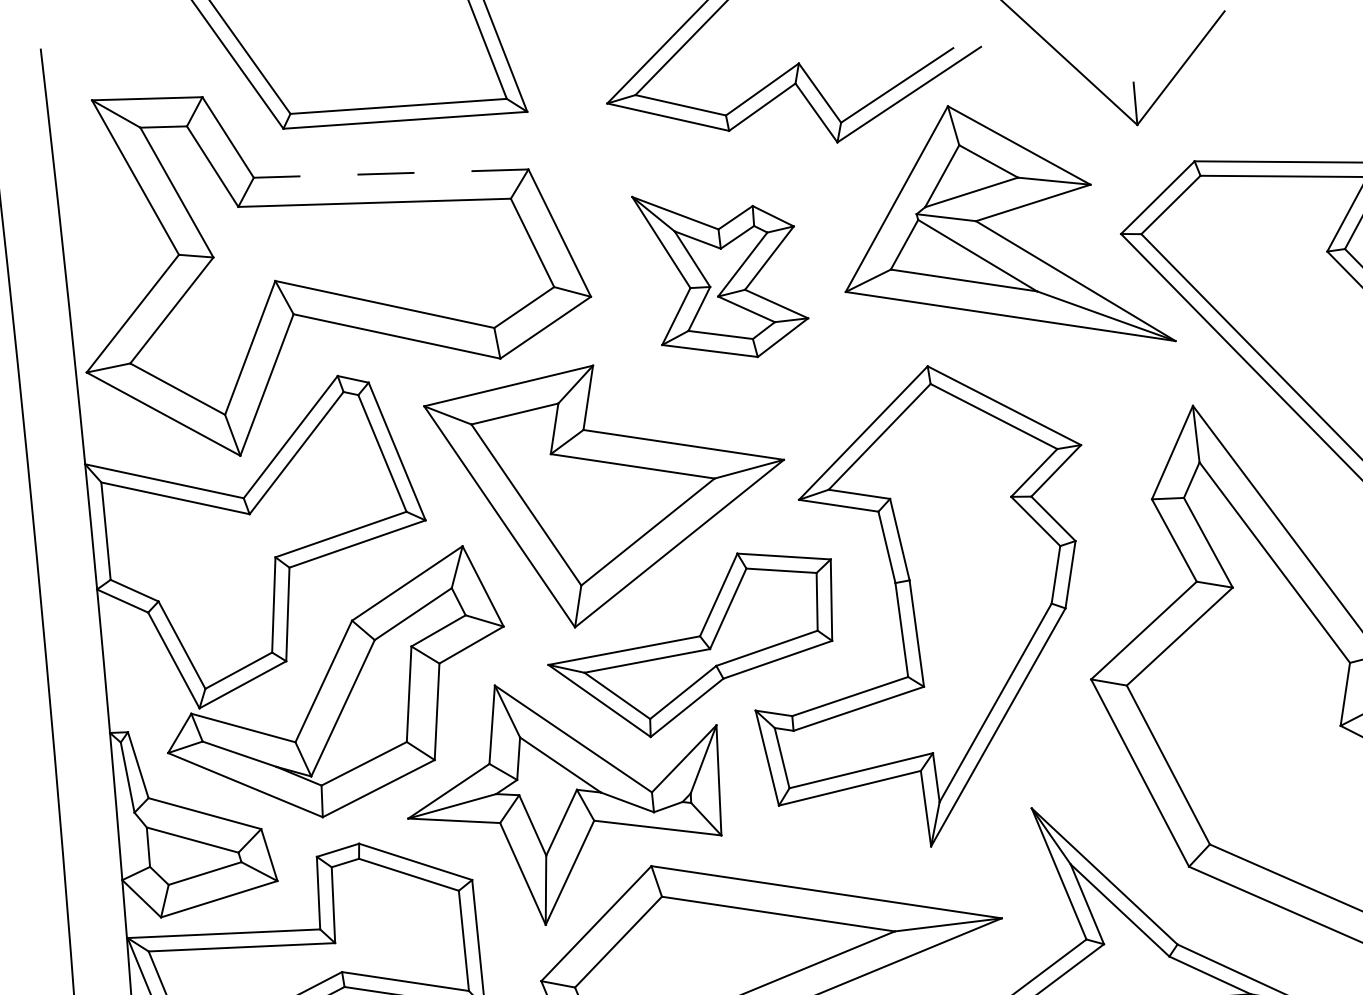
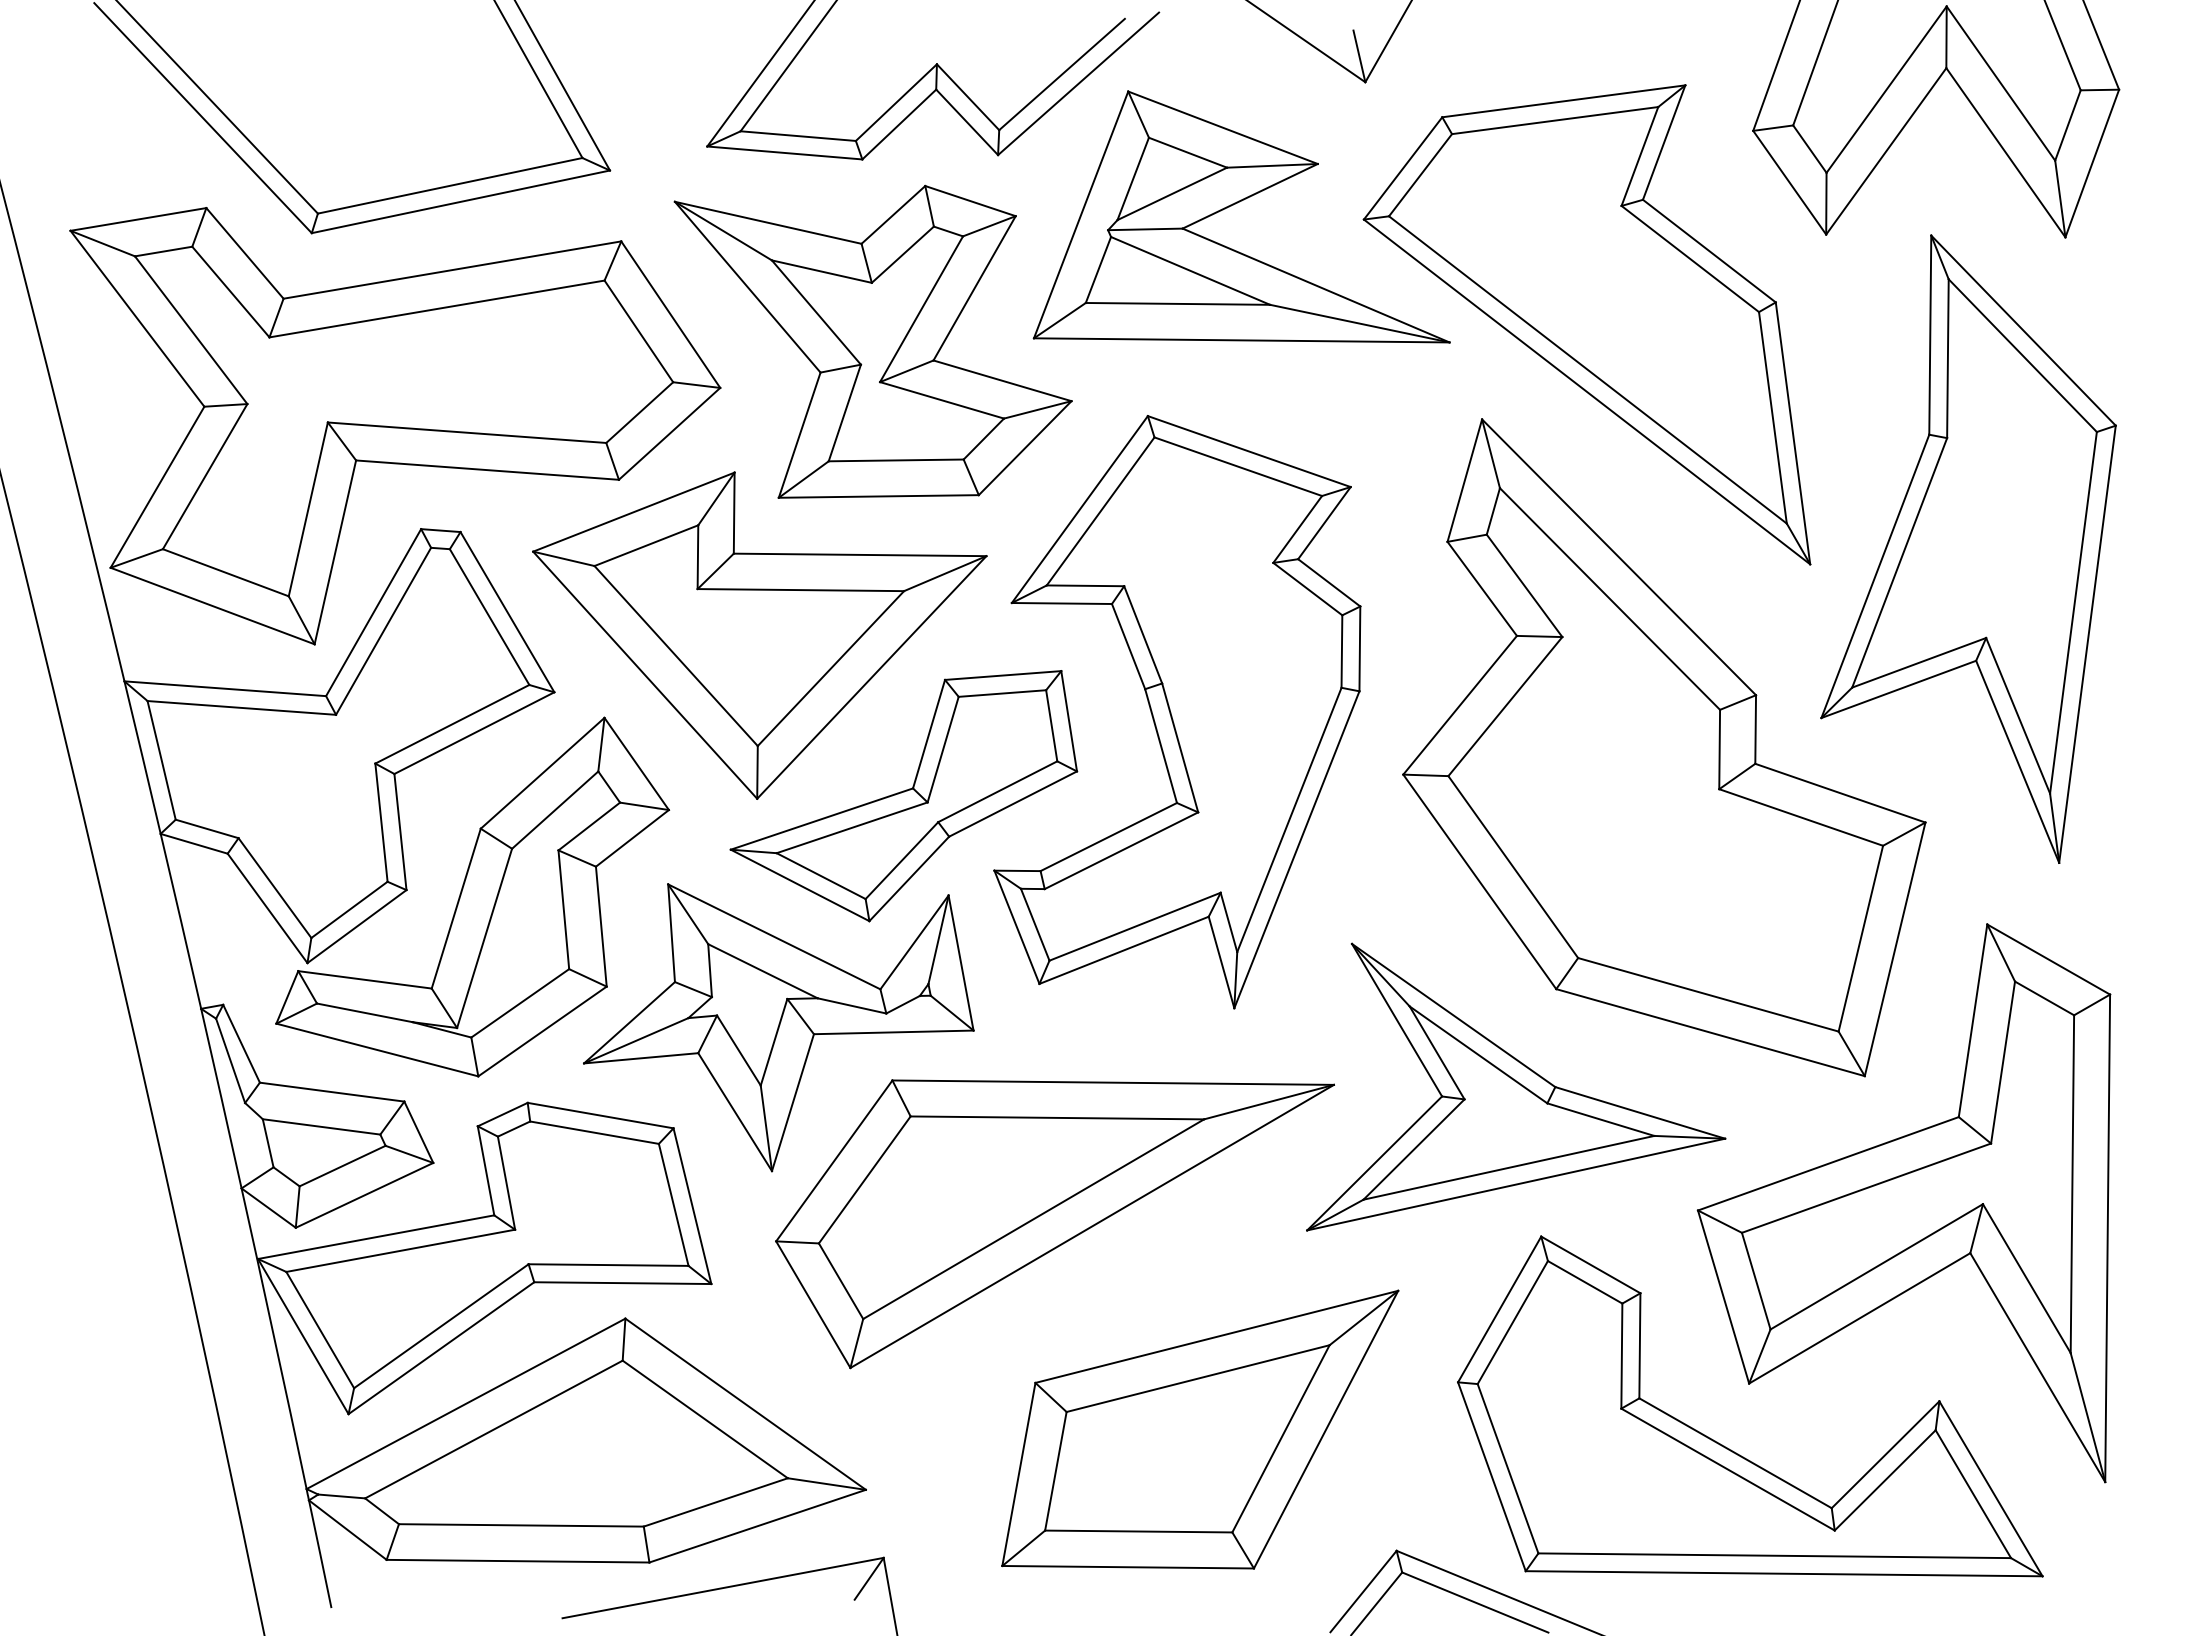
line: (390, 173) -> (451, 270), dashed -> solid
part: (717, 276) -> (872, 341), size x1.67

